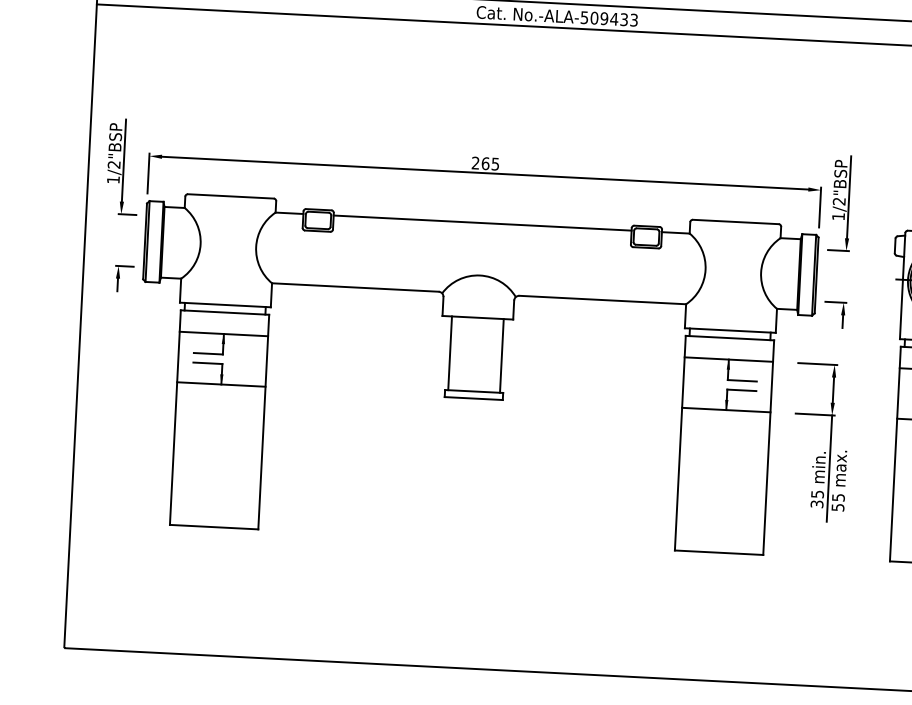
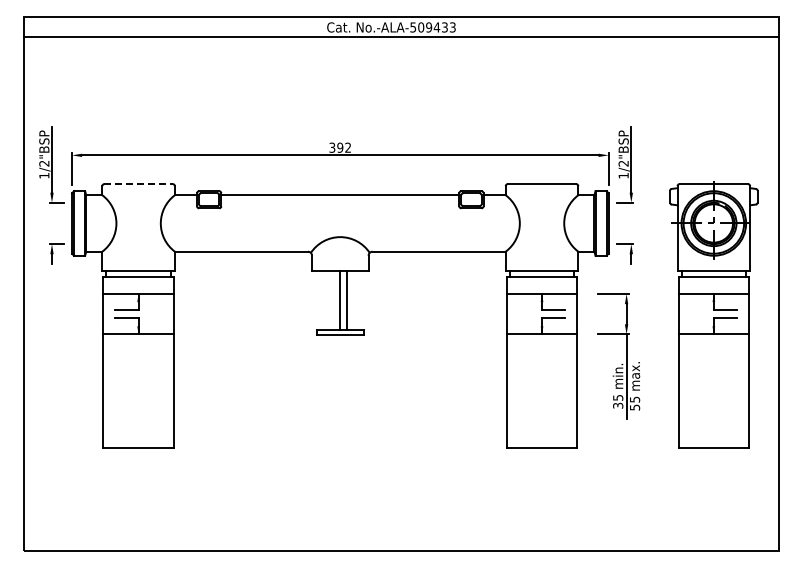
text: (485, 163) -> (340, 147), 265 -> 392
line: (231, 196) -> (139, 184), solid -> dashed
line: (449, 352) -> (346, 299), moved
line: (502, 354) -> (340, 299), moved

